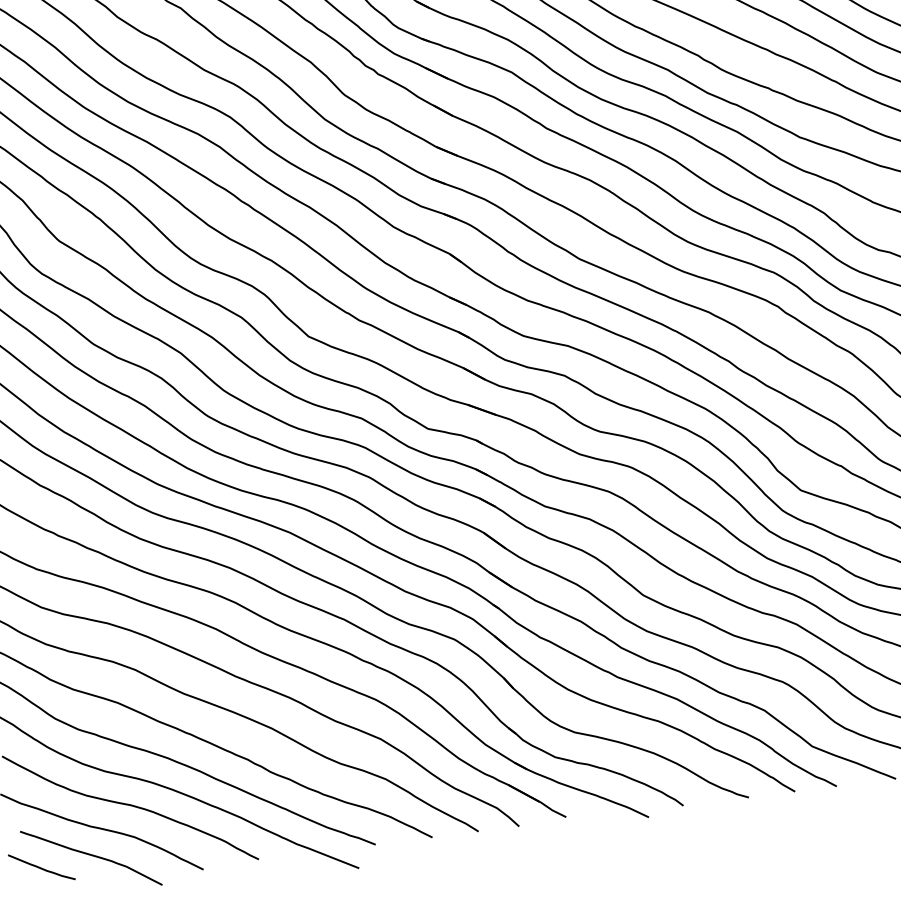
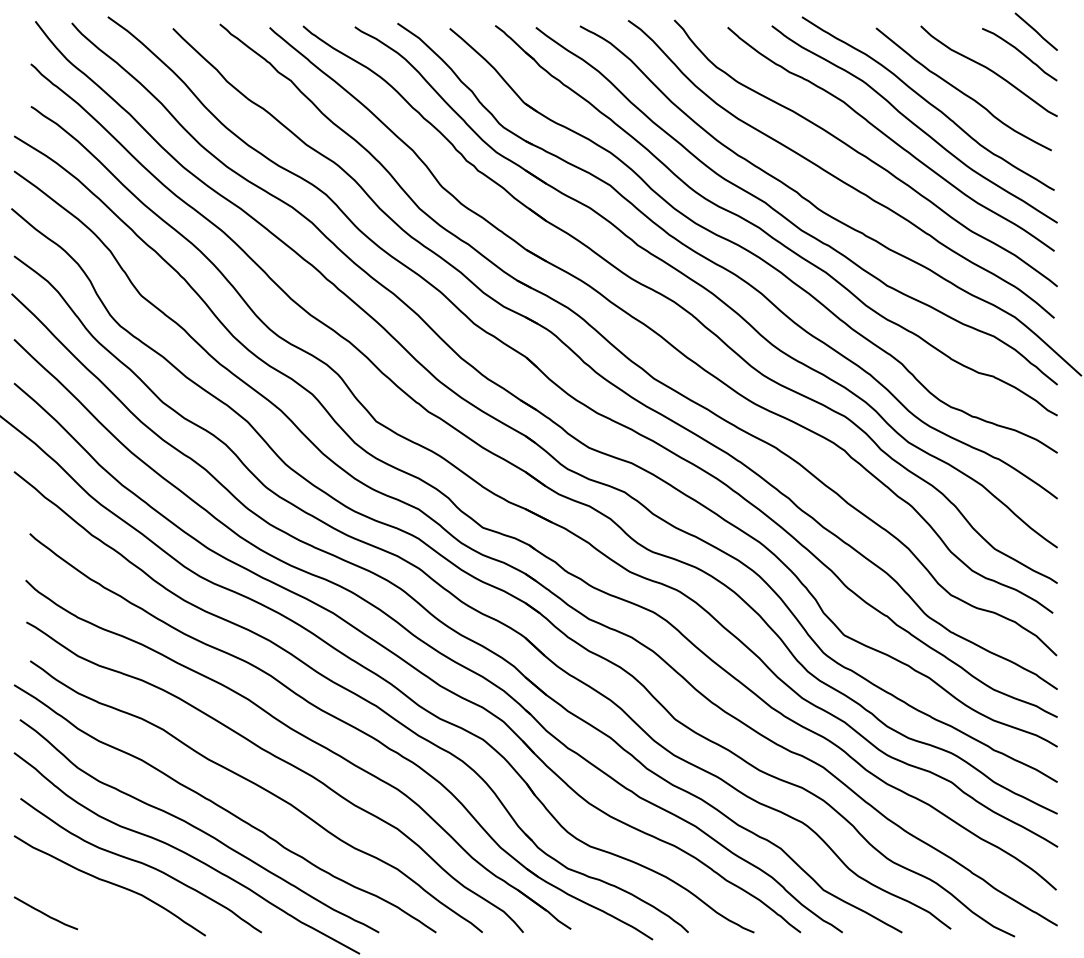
curve: (91, 856) -> (96, 908), removed

